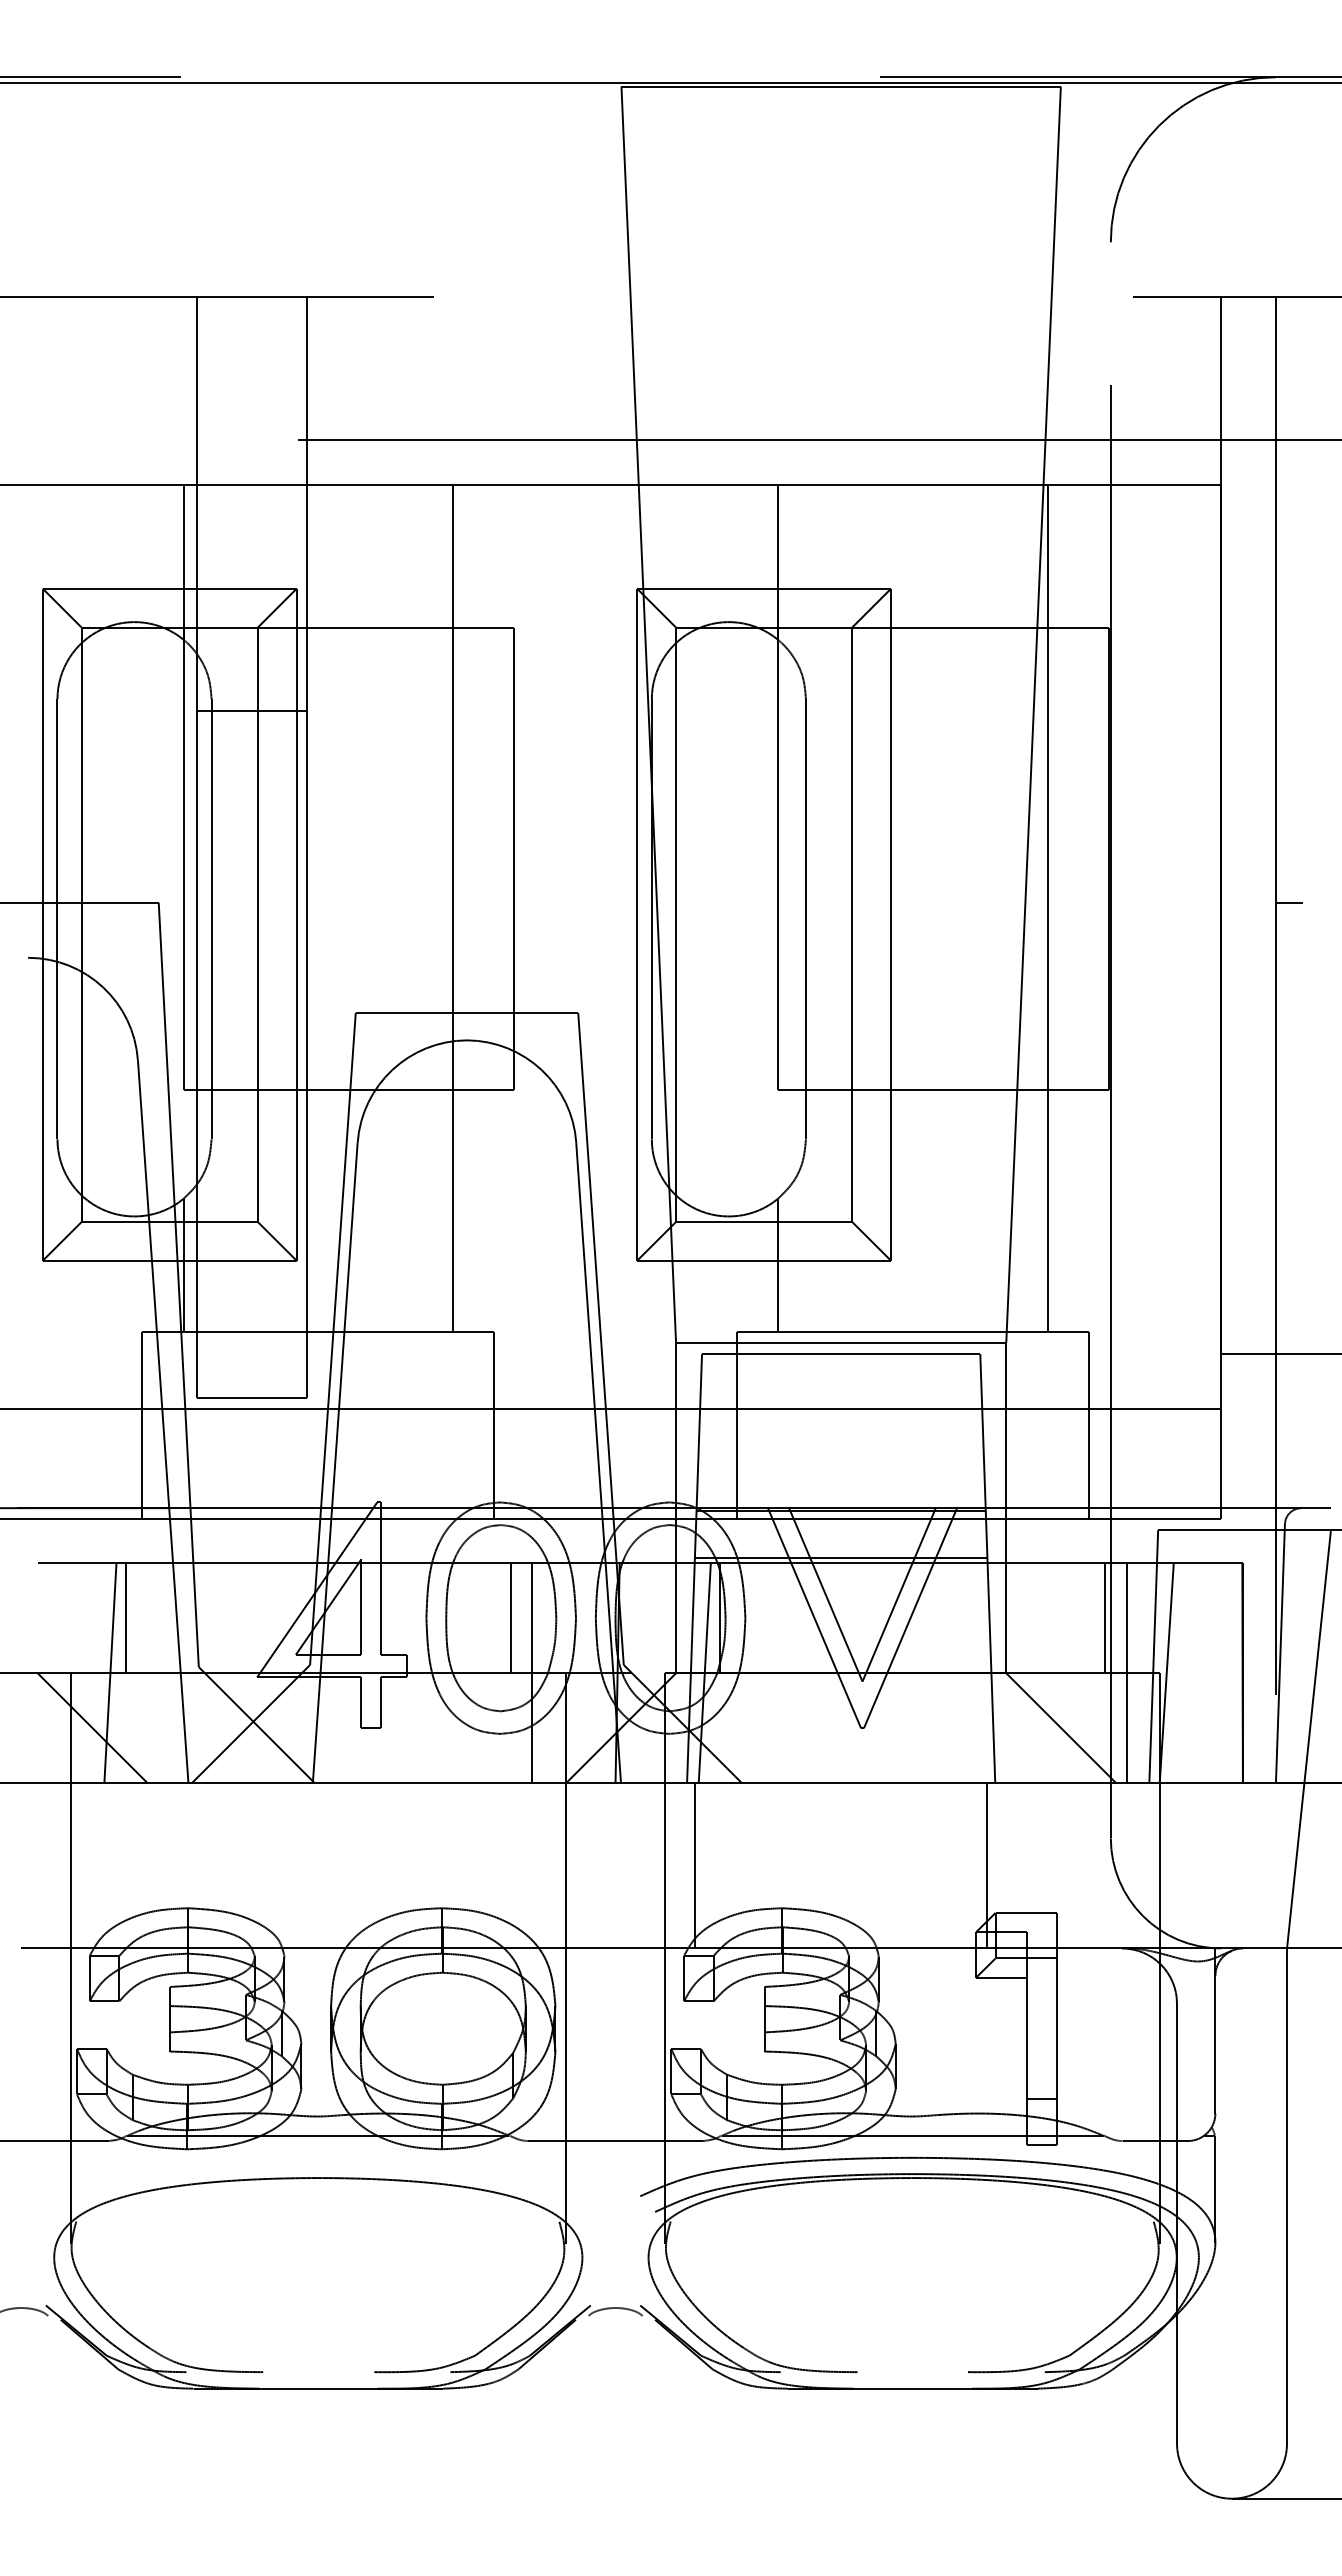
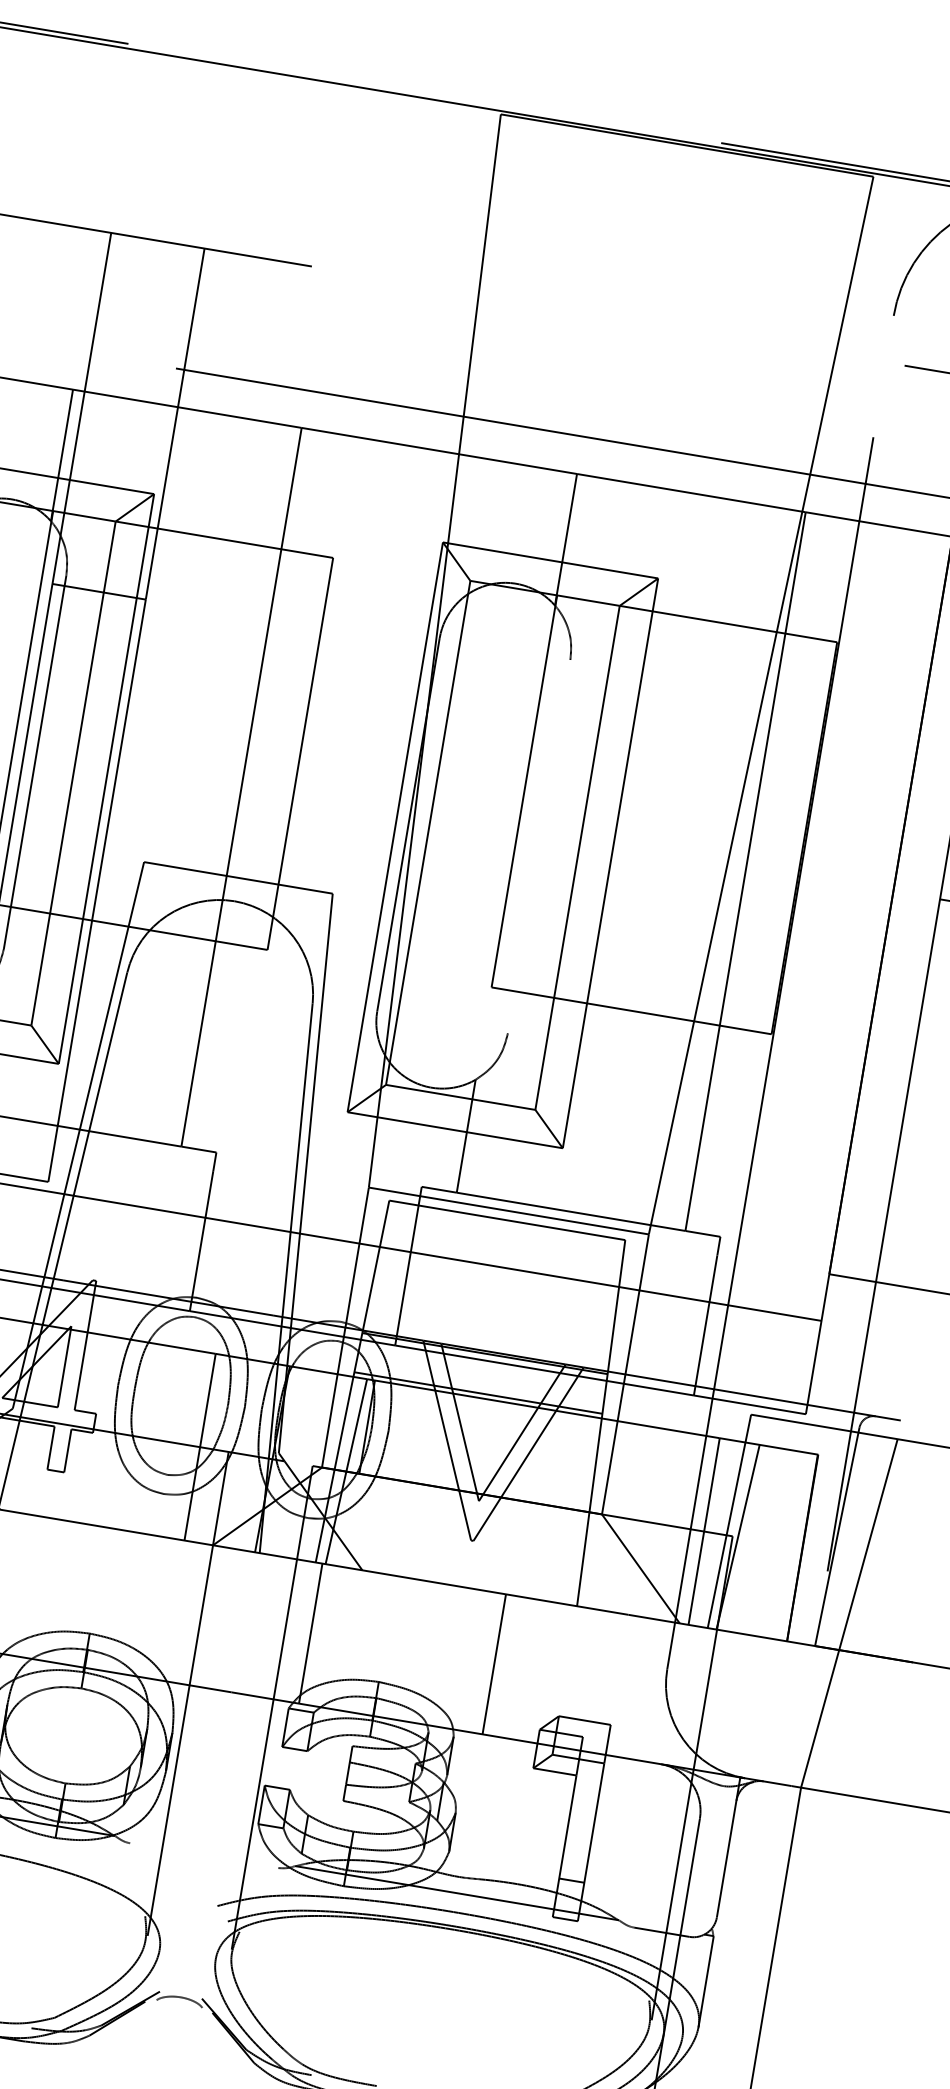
line: (805, 919) -> (538, 846), removed
line: (510, 1618) -> (189, 1397), removed
line: (1105, 1618) -> (693, 1482), removed
line: (987, 1865) -> (494, 1664), moved
line: (615, 2141) -> (204, 1856), removed

